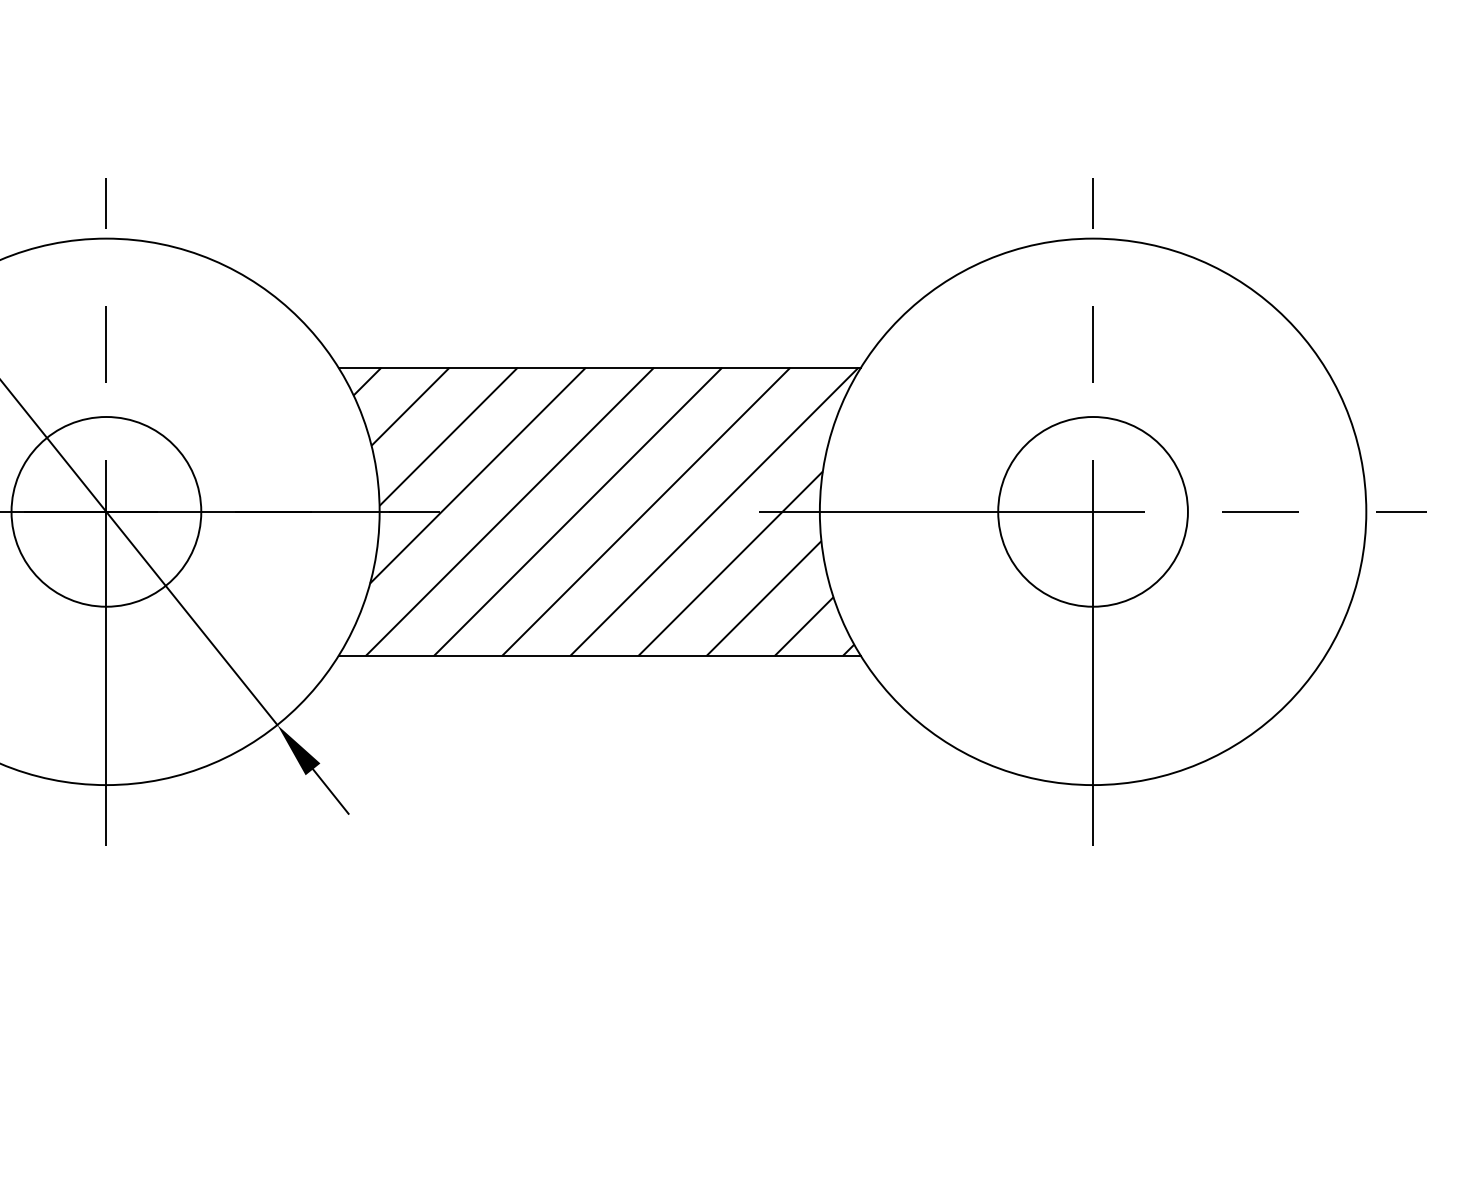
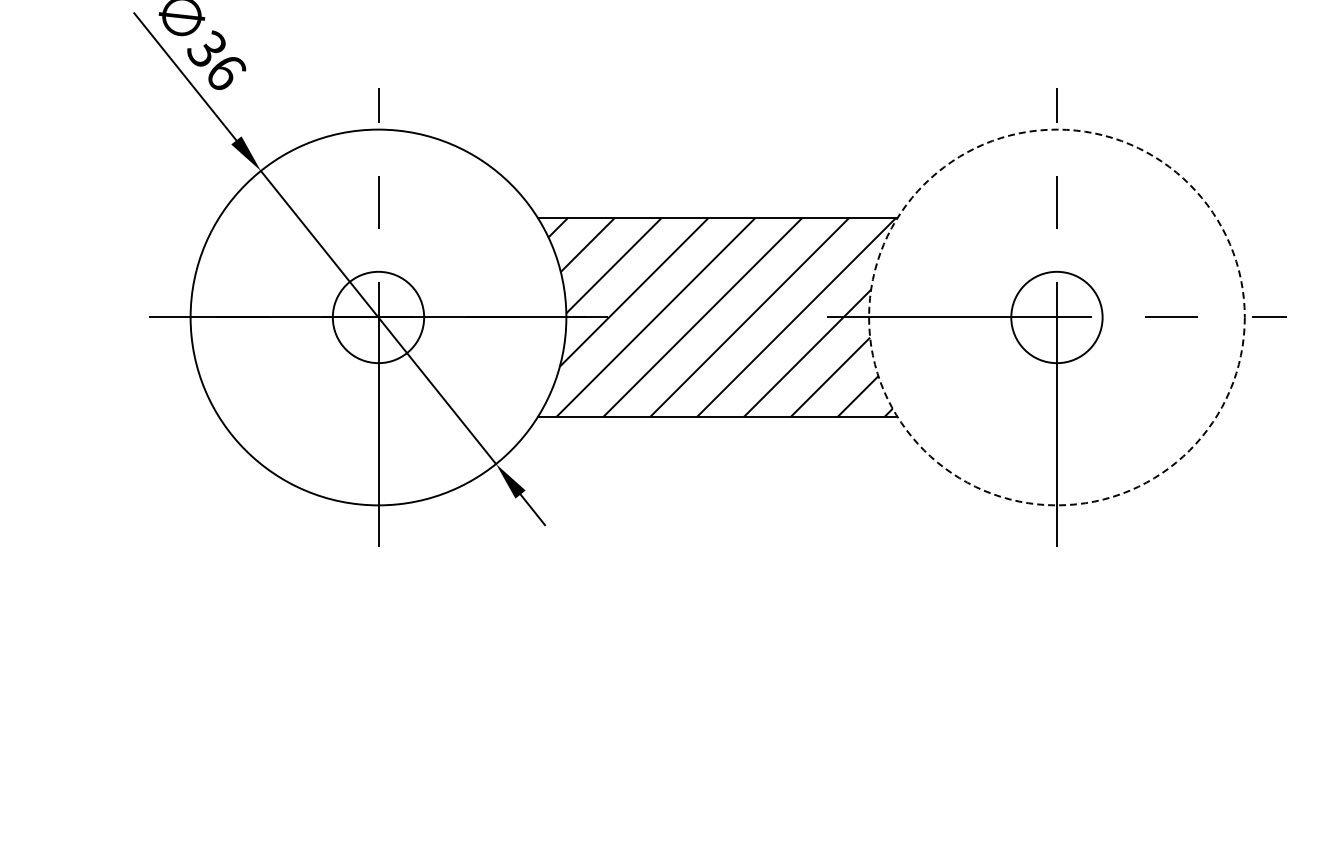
circle: (106, 511) -> (378, 317), size x0.7
circle: (1092, 511) -> (1056, 317), size x0.7
circle: (1092, 511) -> (1056, 317), solid -> dashed

